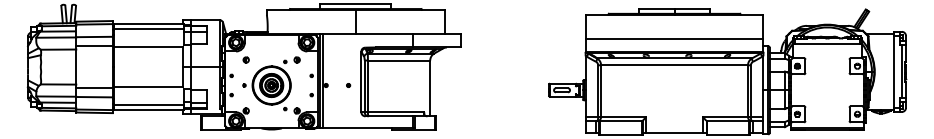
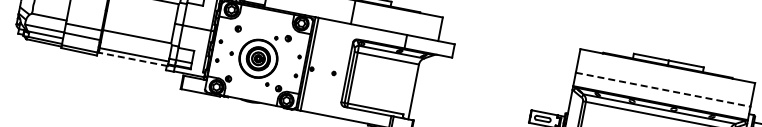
line: (674, 38) -> (663, 89), solid -> dashed
line: (148, 109) -> (132, 58), solid -> dashed

